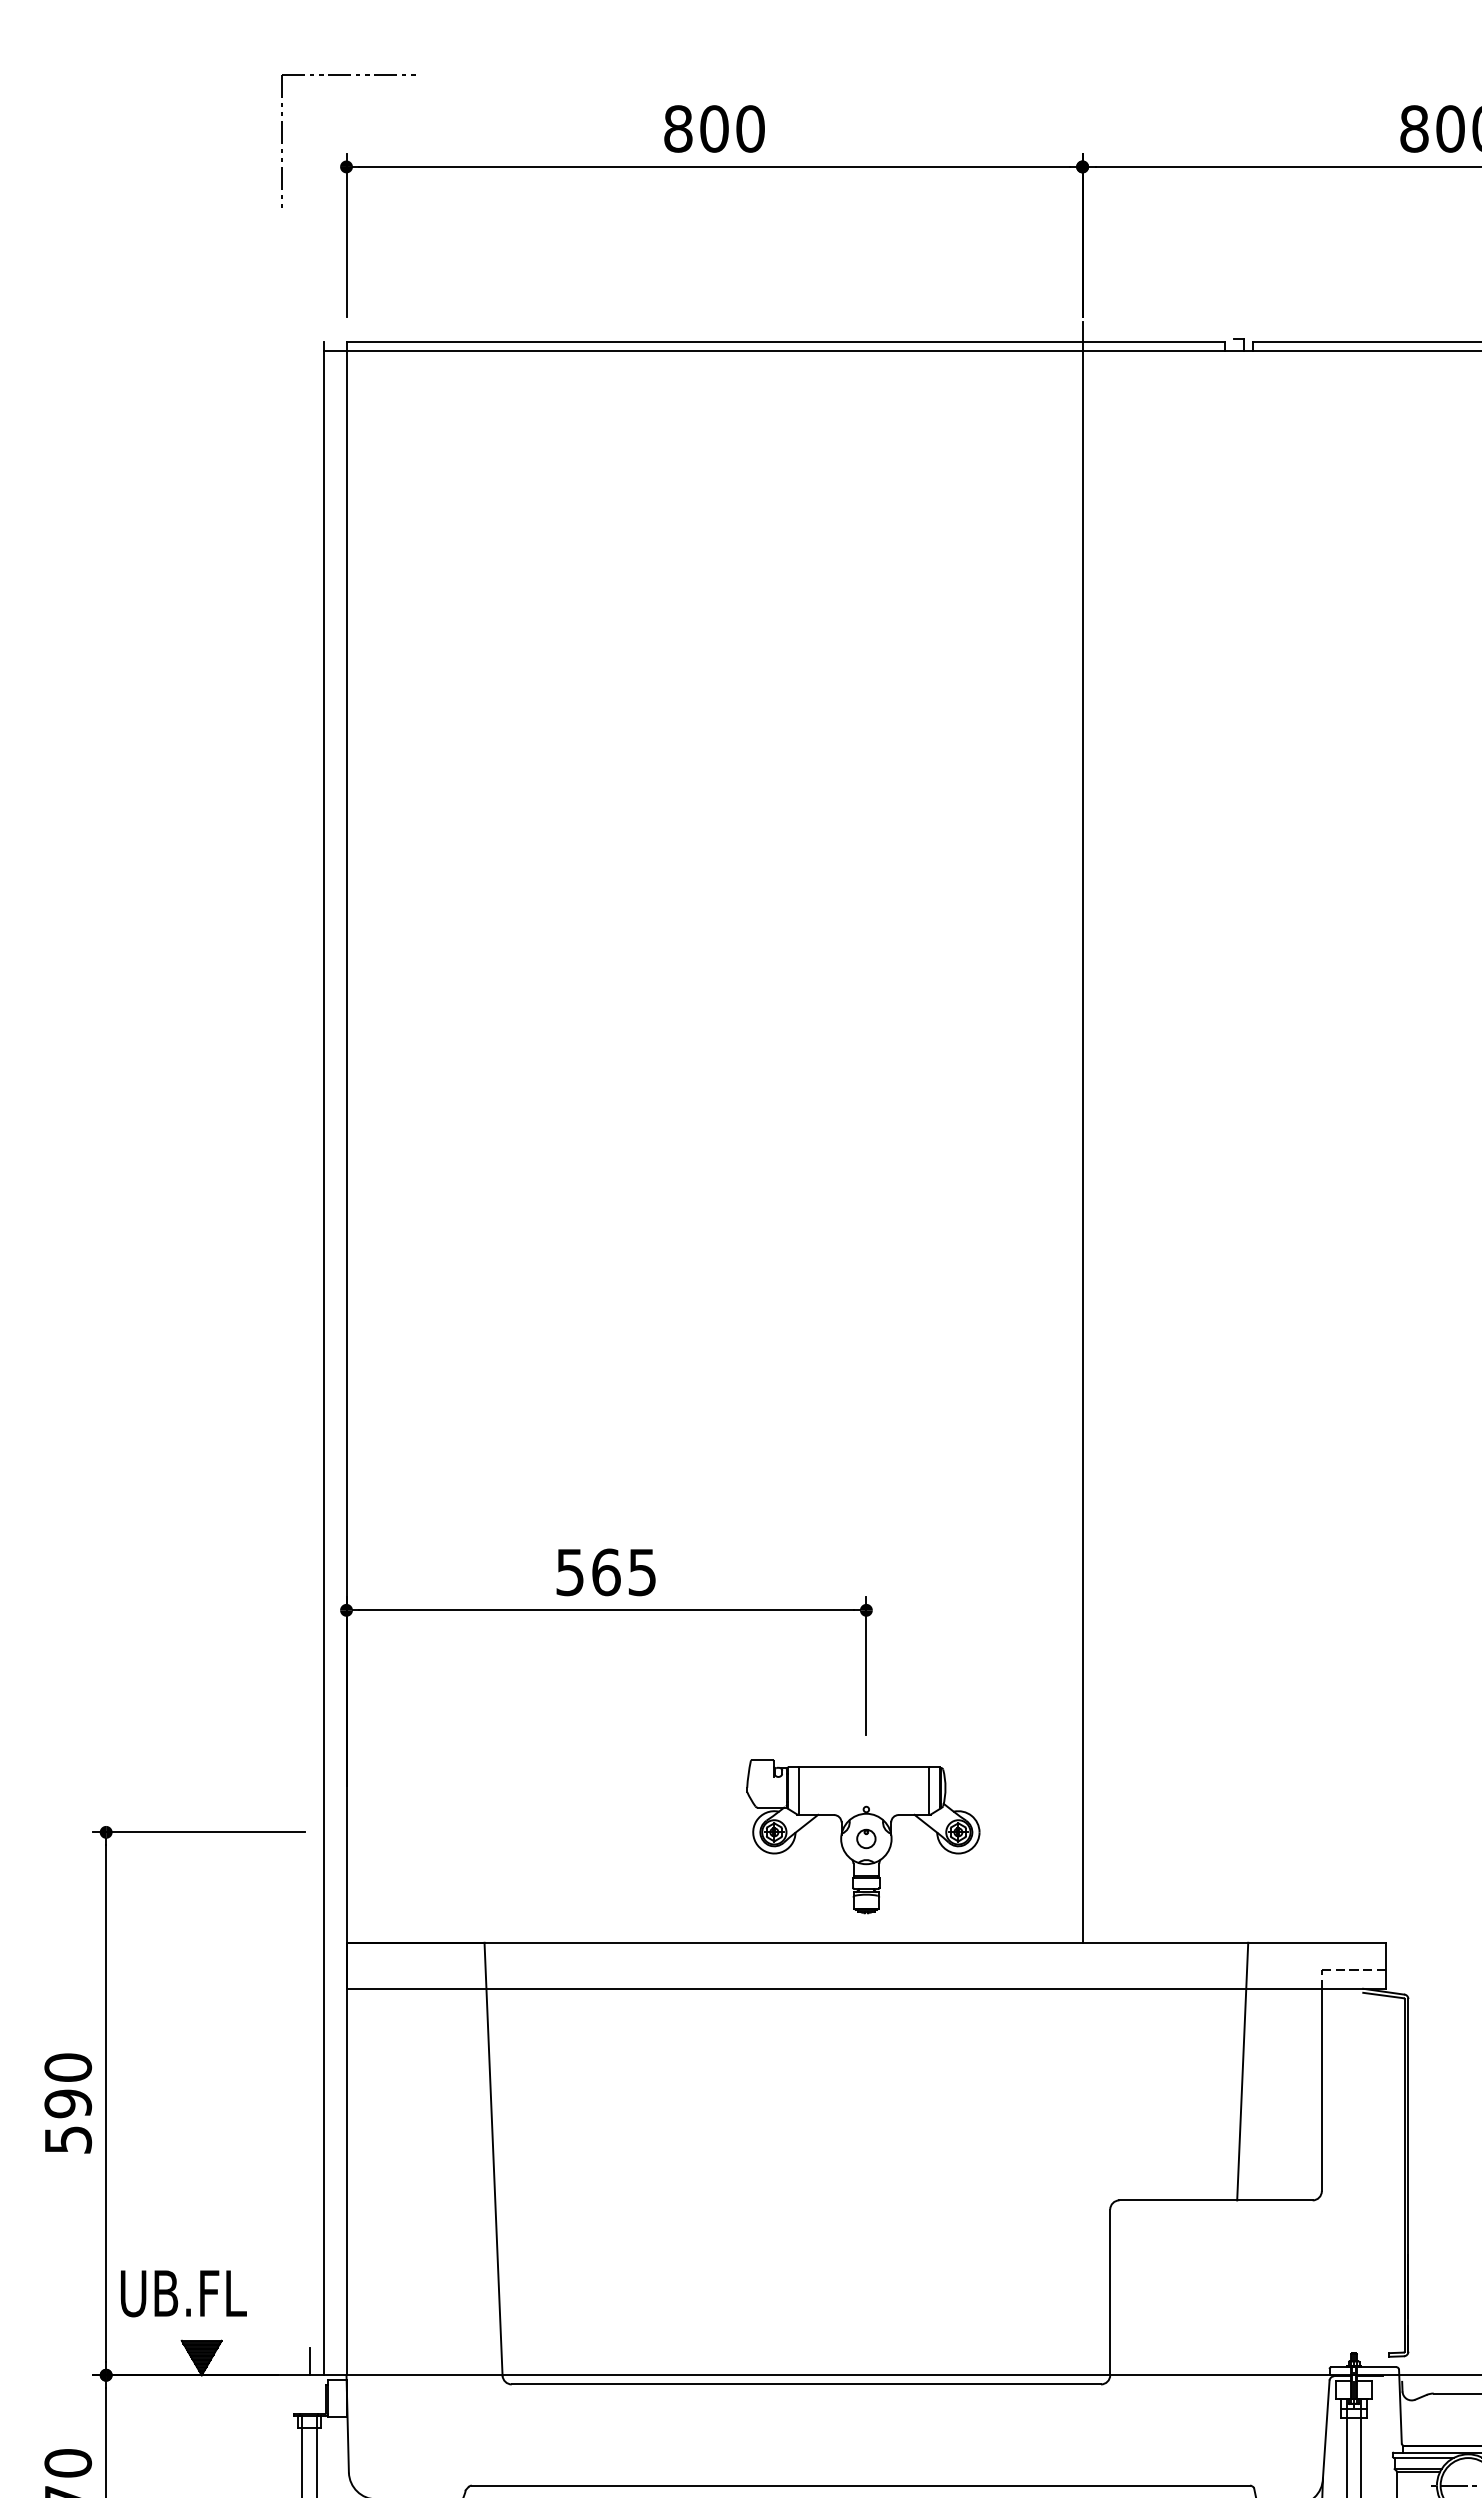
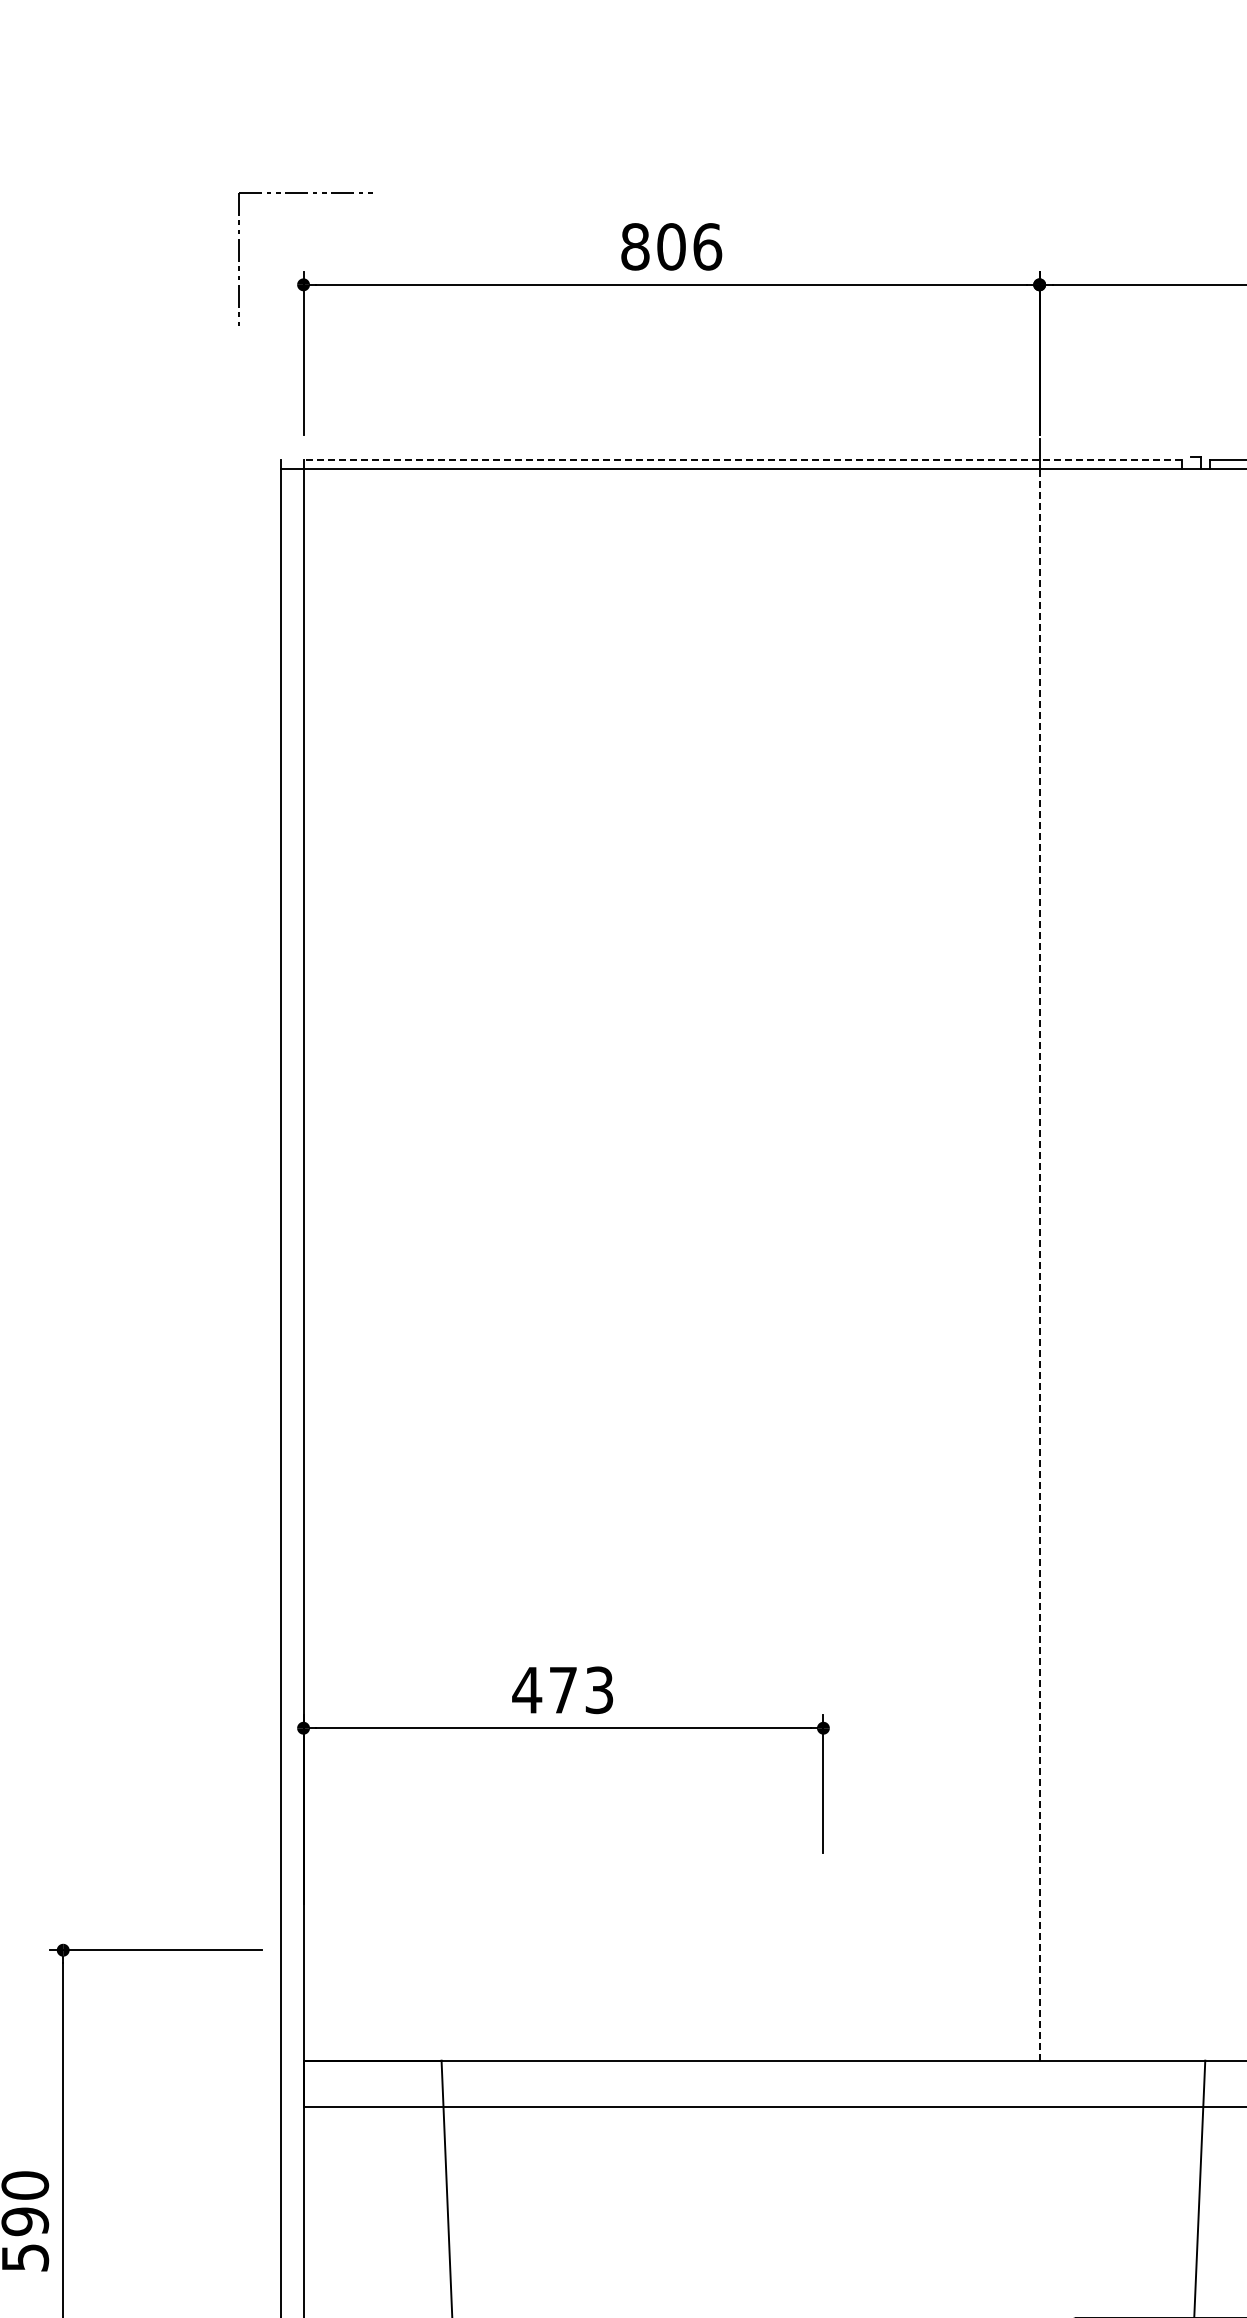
text: (750, 128) -> (707, 246), 800 -> 806
line: (785, 341) -> (742, 459), solid -> dashed
line: (1082, 1146) -> (1039, 1264), solid -> dashed
text: (605, 1572) -> (562, 1690), 565 -> 473
part: (863, 1836) -> (820, 1954), removed

